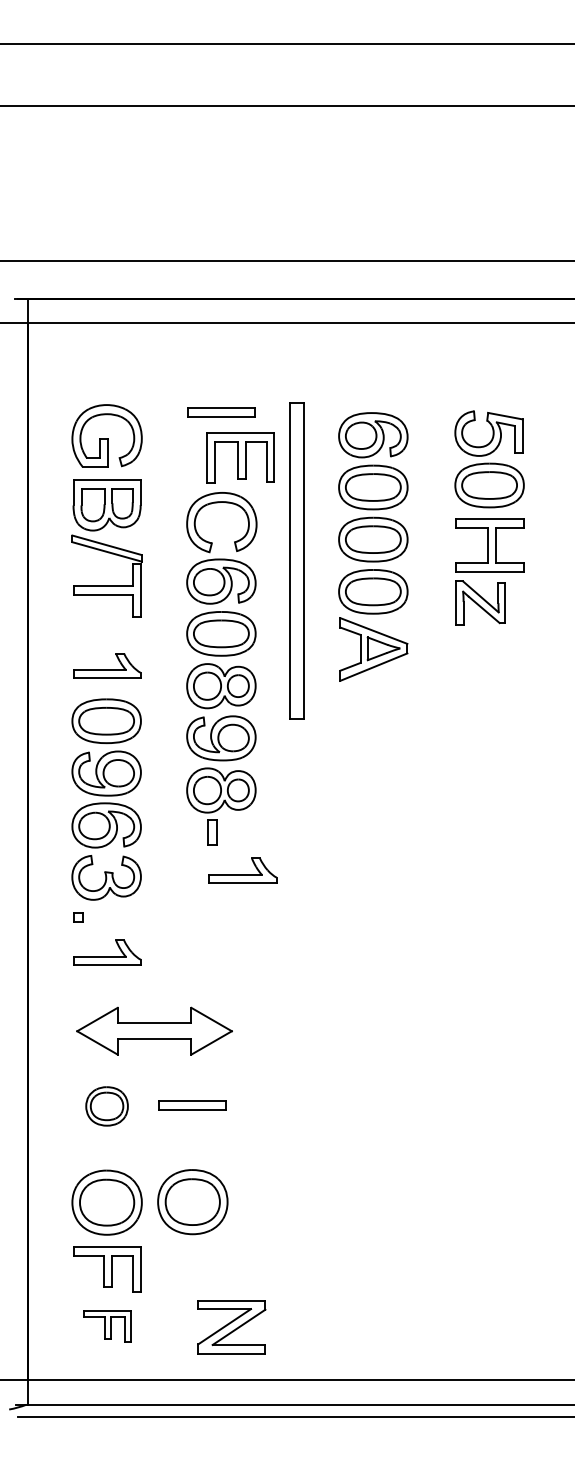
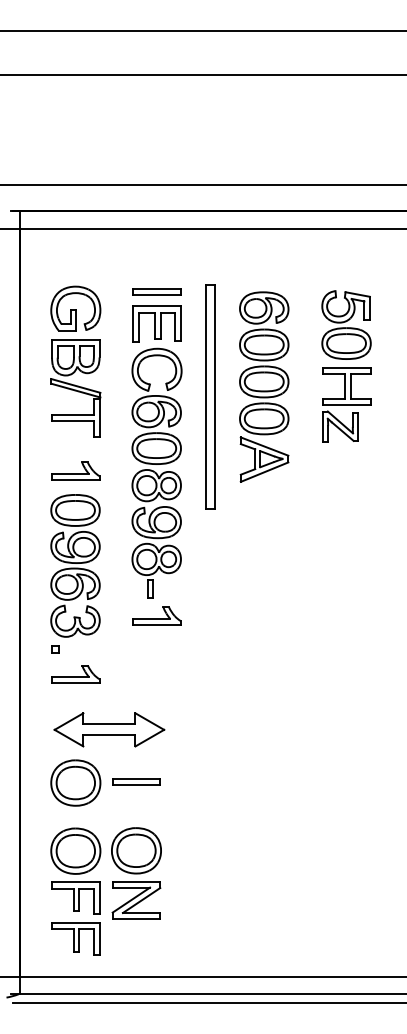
part: (240, 457) -> (156, 323), moved
part: (242, 870) -> (156, 616), moved
part: (106, 1106) -> (75, 783), size x1.67
part: (107, 1326) -> (76, 938), size x1.43
part: (231, 1327) -> (136, 900), moved

